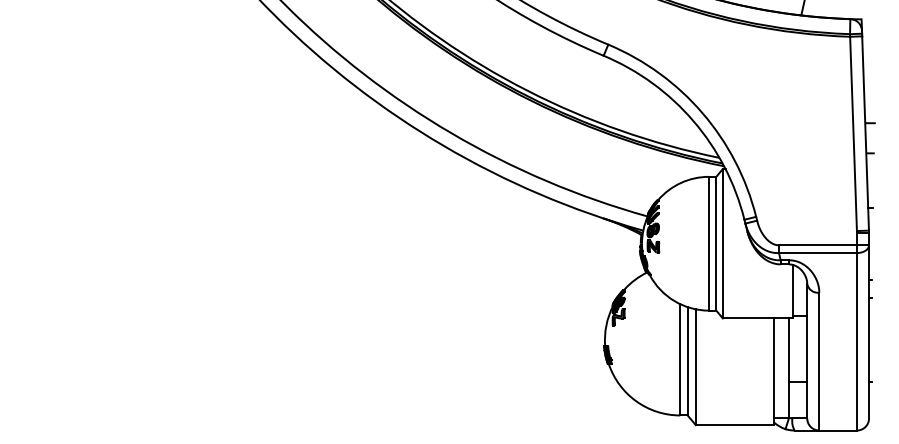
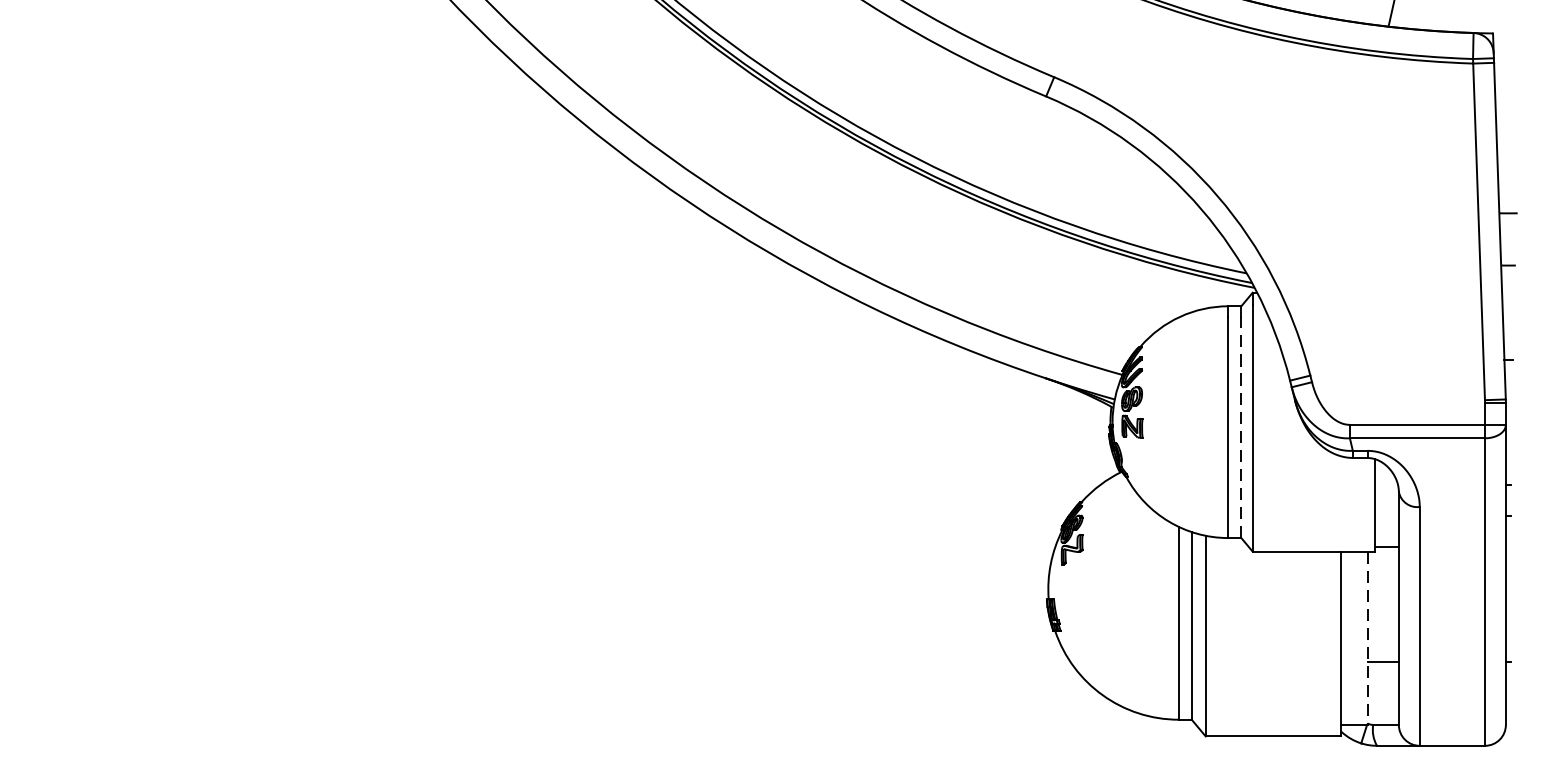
line: (716, 246) -> (1241, 426), solid -> dashed
line: (789, 368) -> (1368, 638), solid -> dashed

